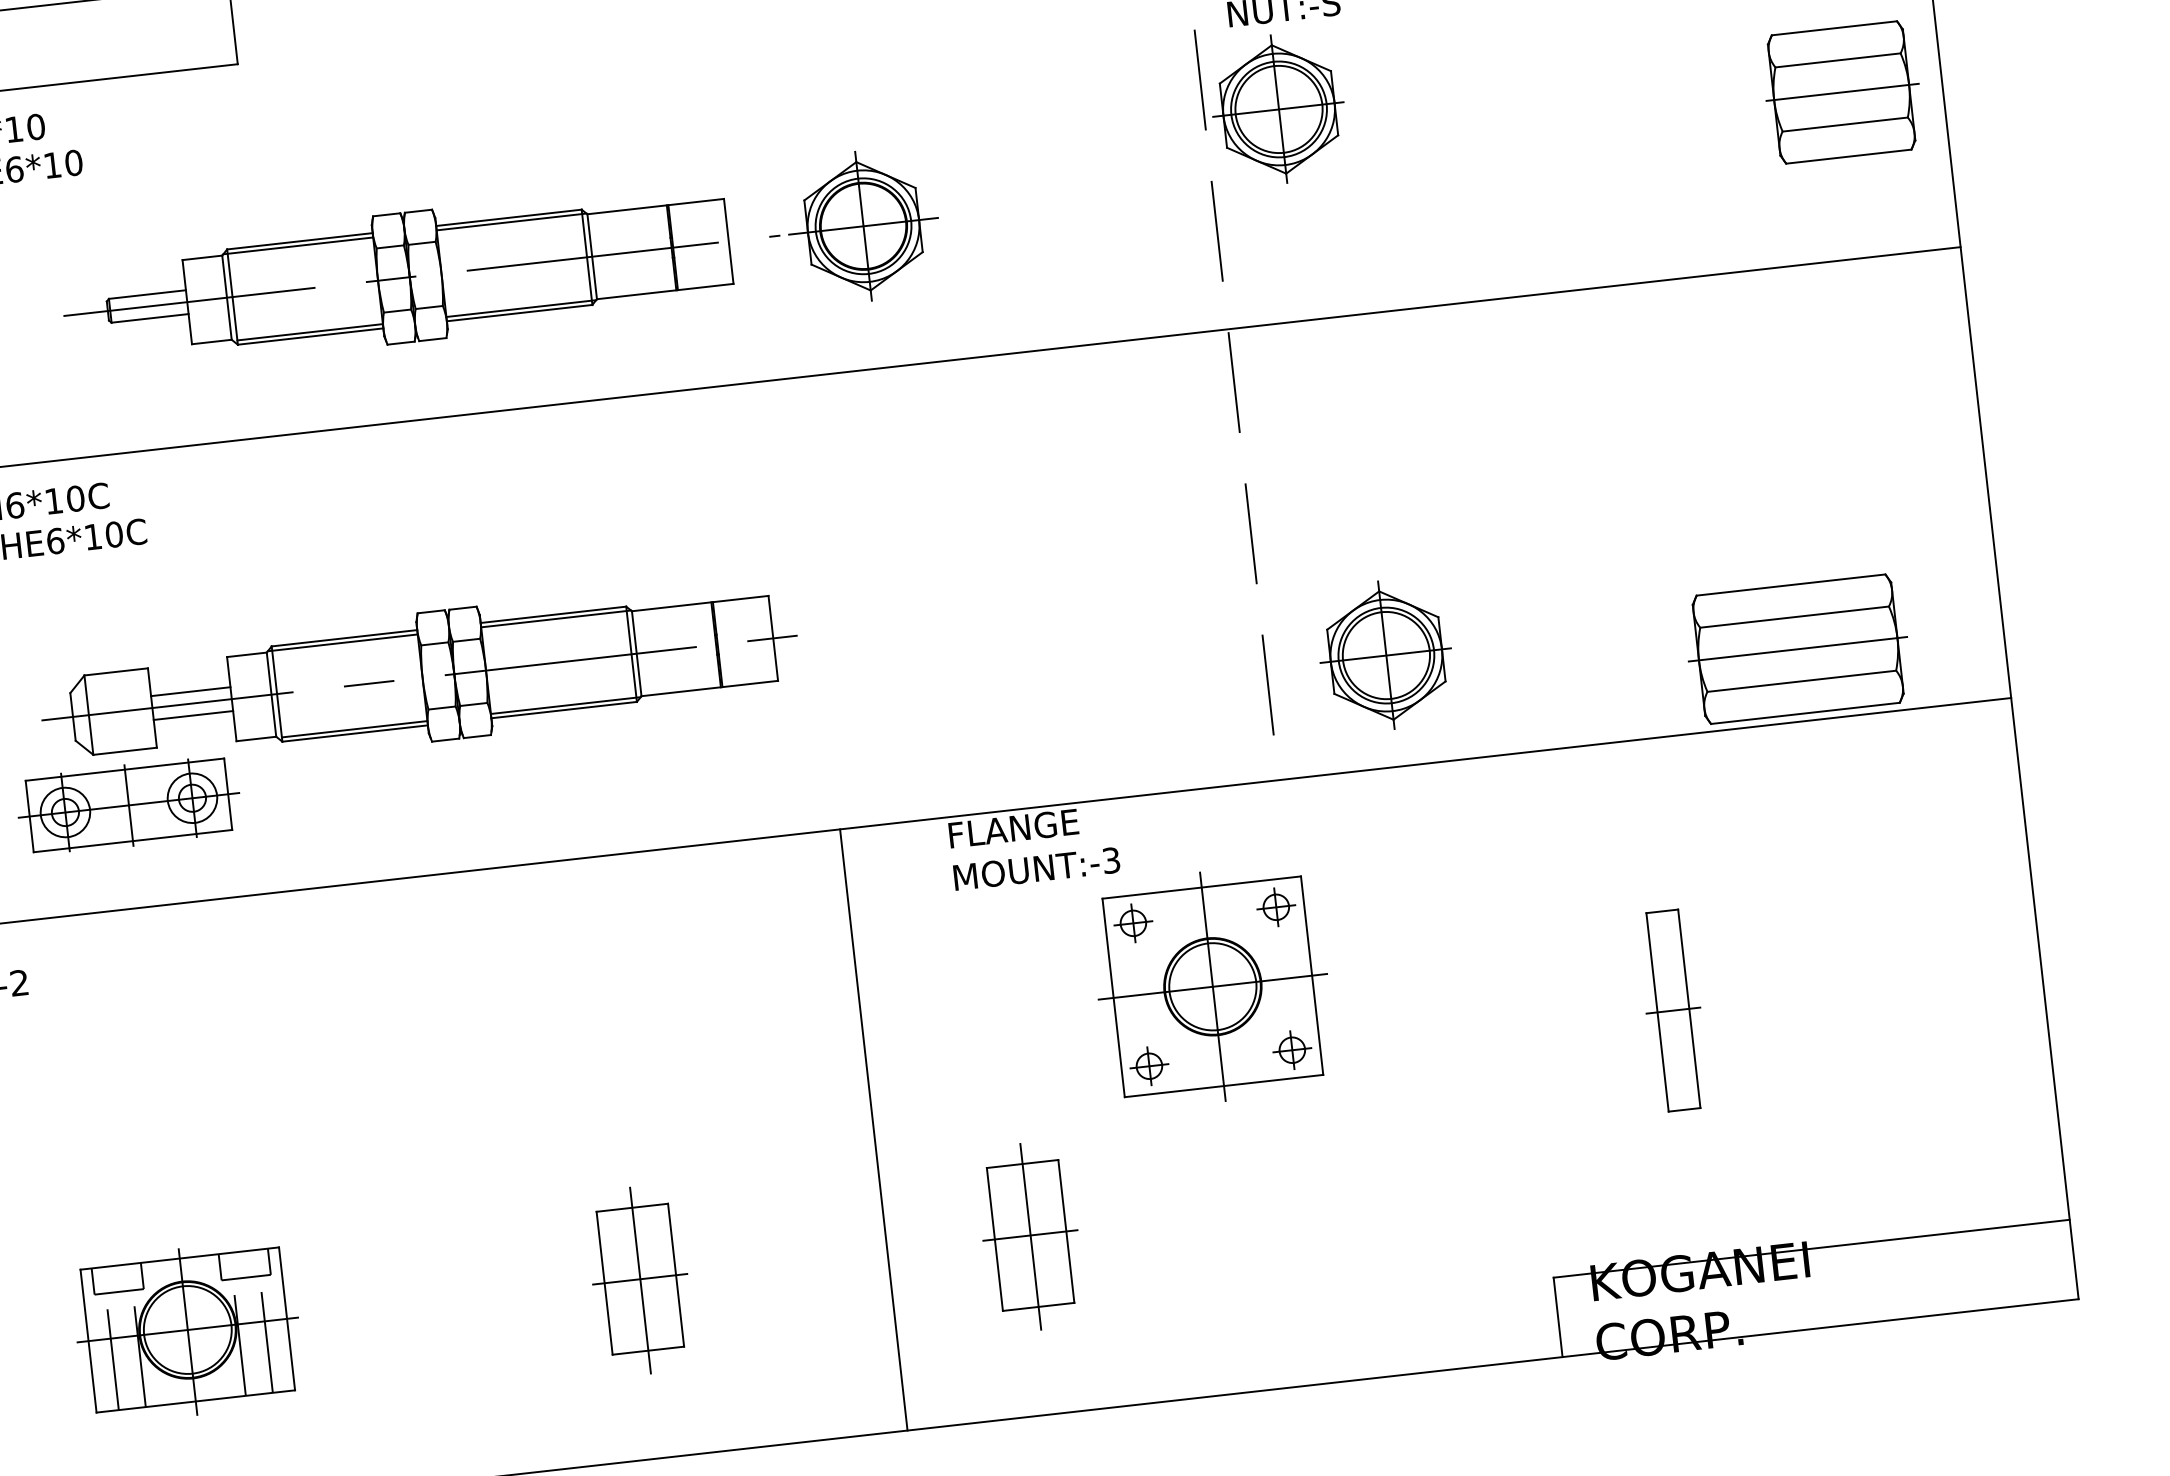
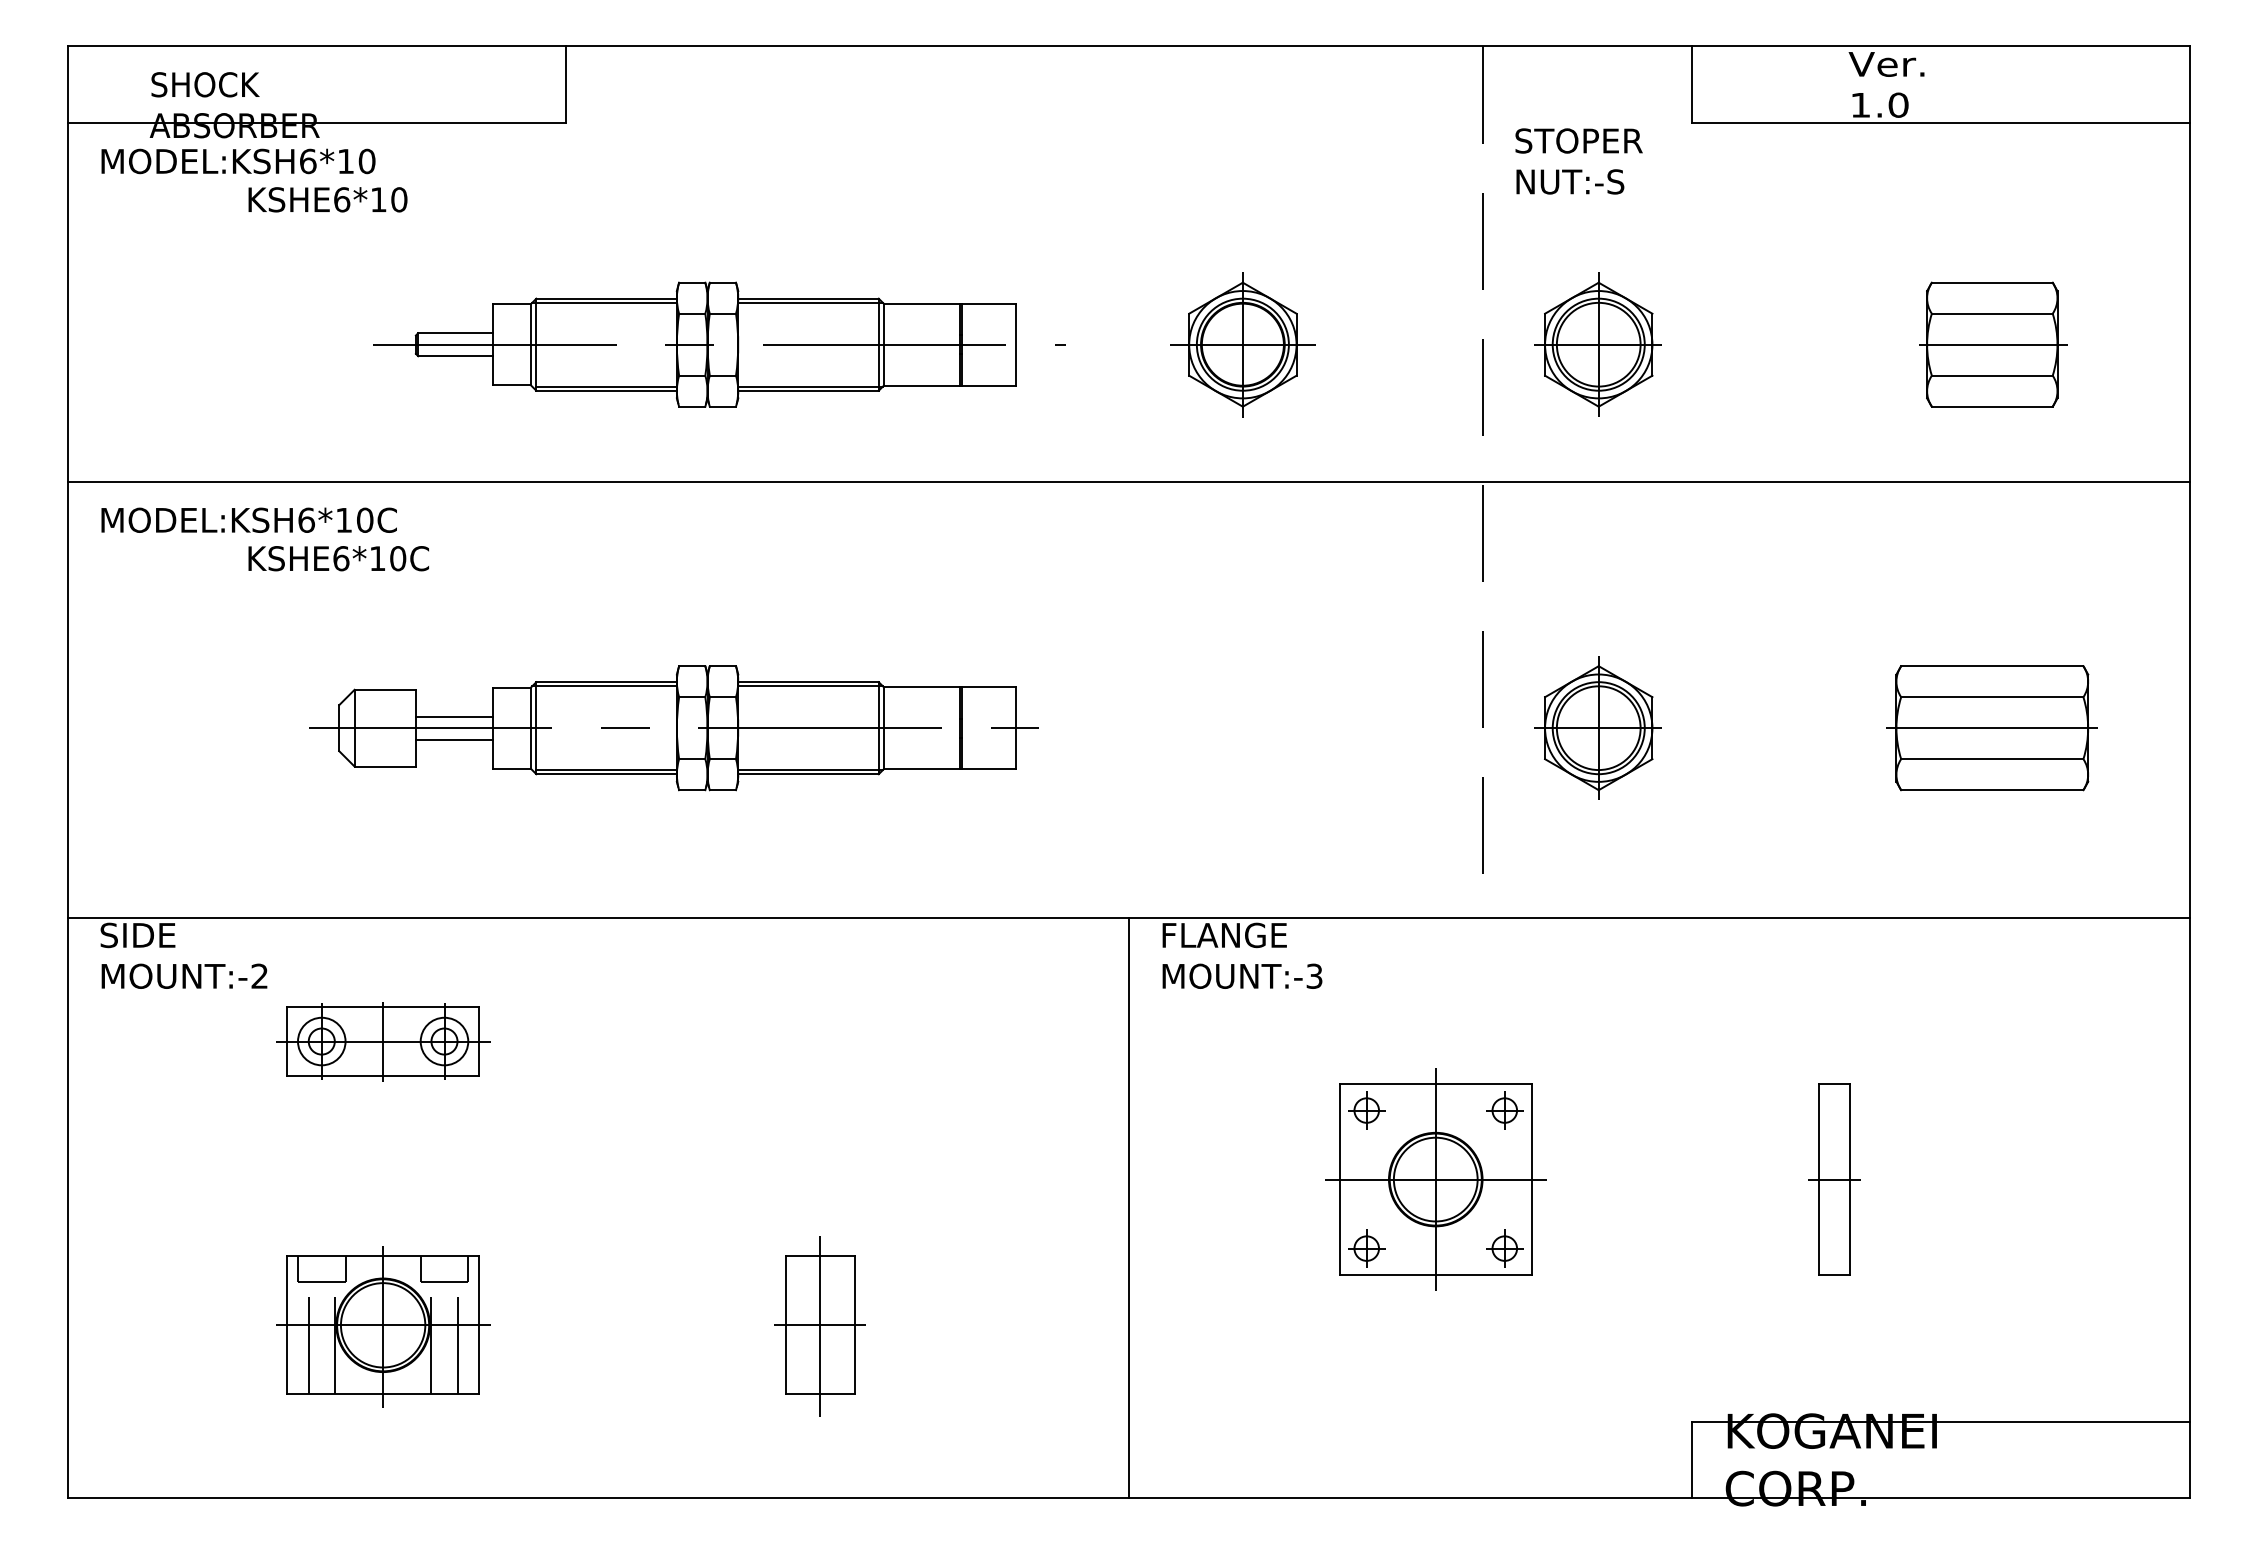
part: (1842, 92) -> (1993, 344), moved
part: (1277, 109) -> (1597, 344), moved
part: (863, 226) -> (1242, 344), moved
part: (1797, 649) -> (1991, 728), moved
part: (1385, 655) -> (1597, 727), moved
part: (129, 805) -> (383, 1041), moved
part: (1212, 986) -> (1435, 1179), moved
line: (874, 1129) -> (1129, 1207), moved
part: (1029, 1236) -> (1196, 1326), removed

